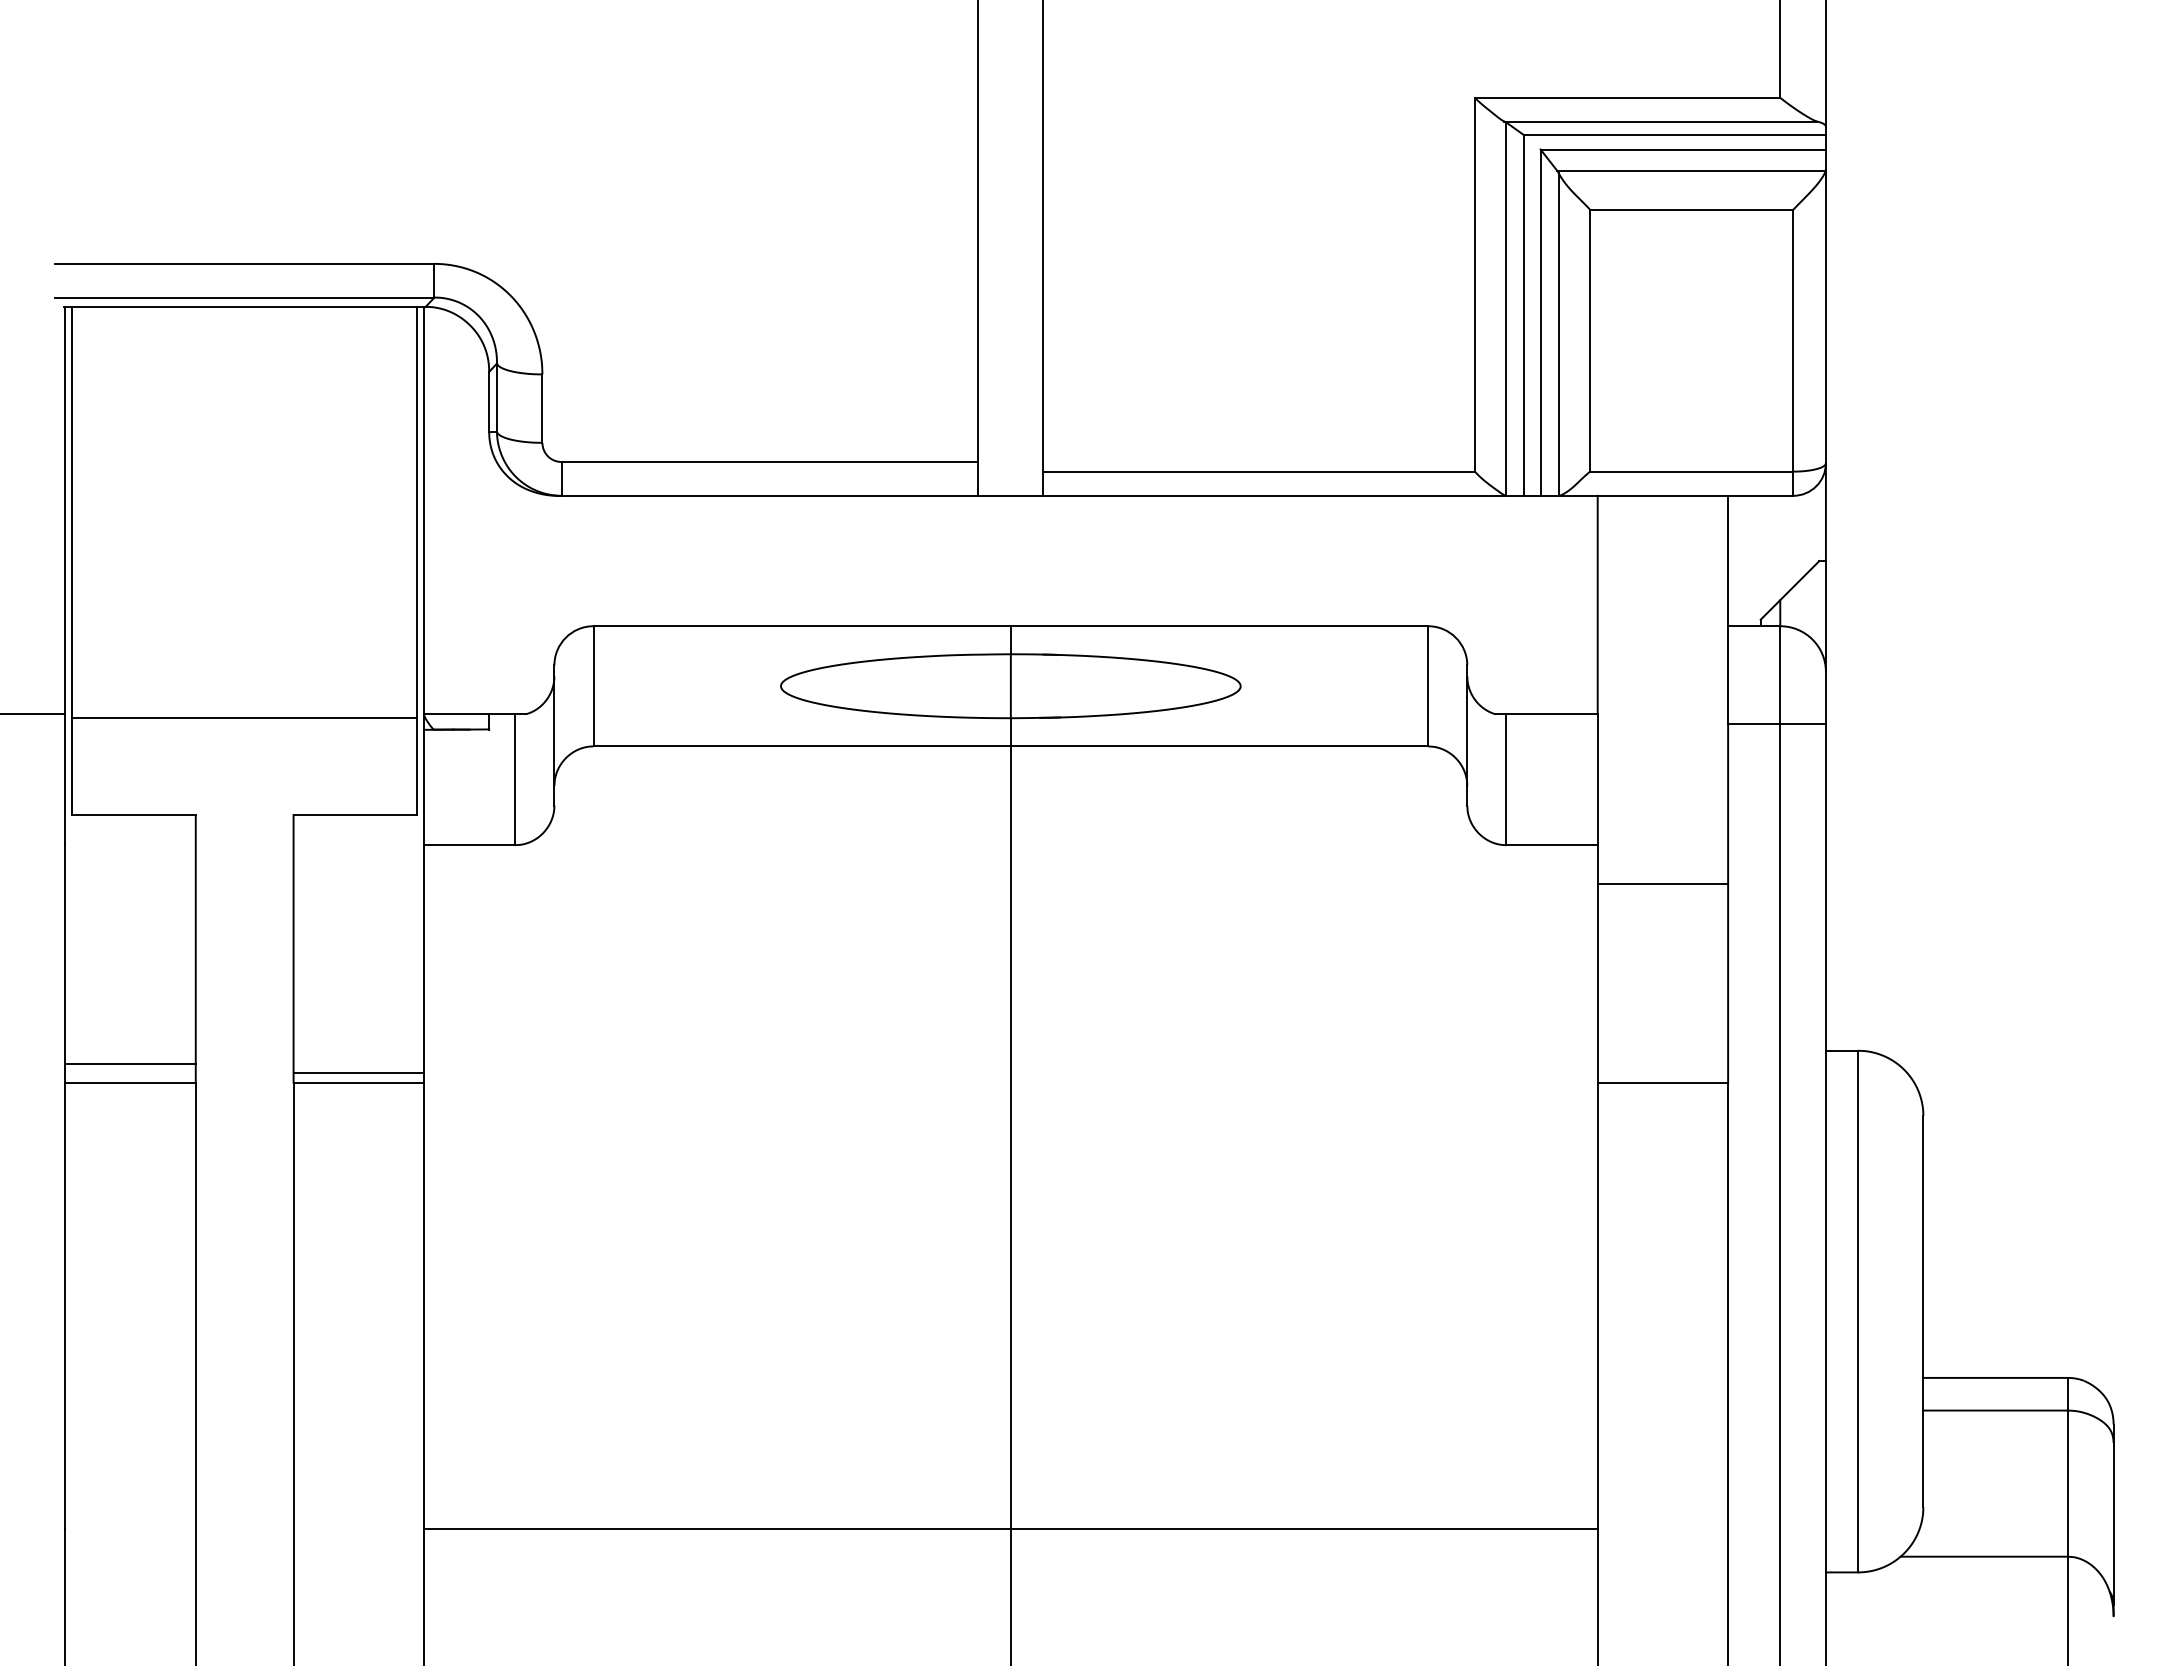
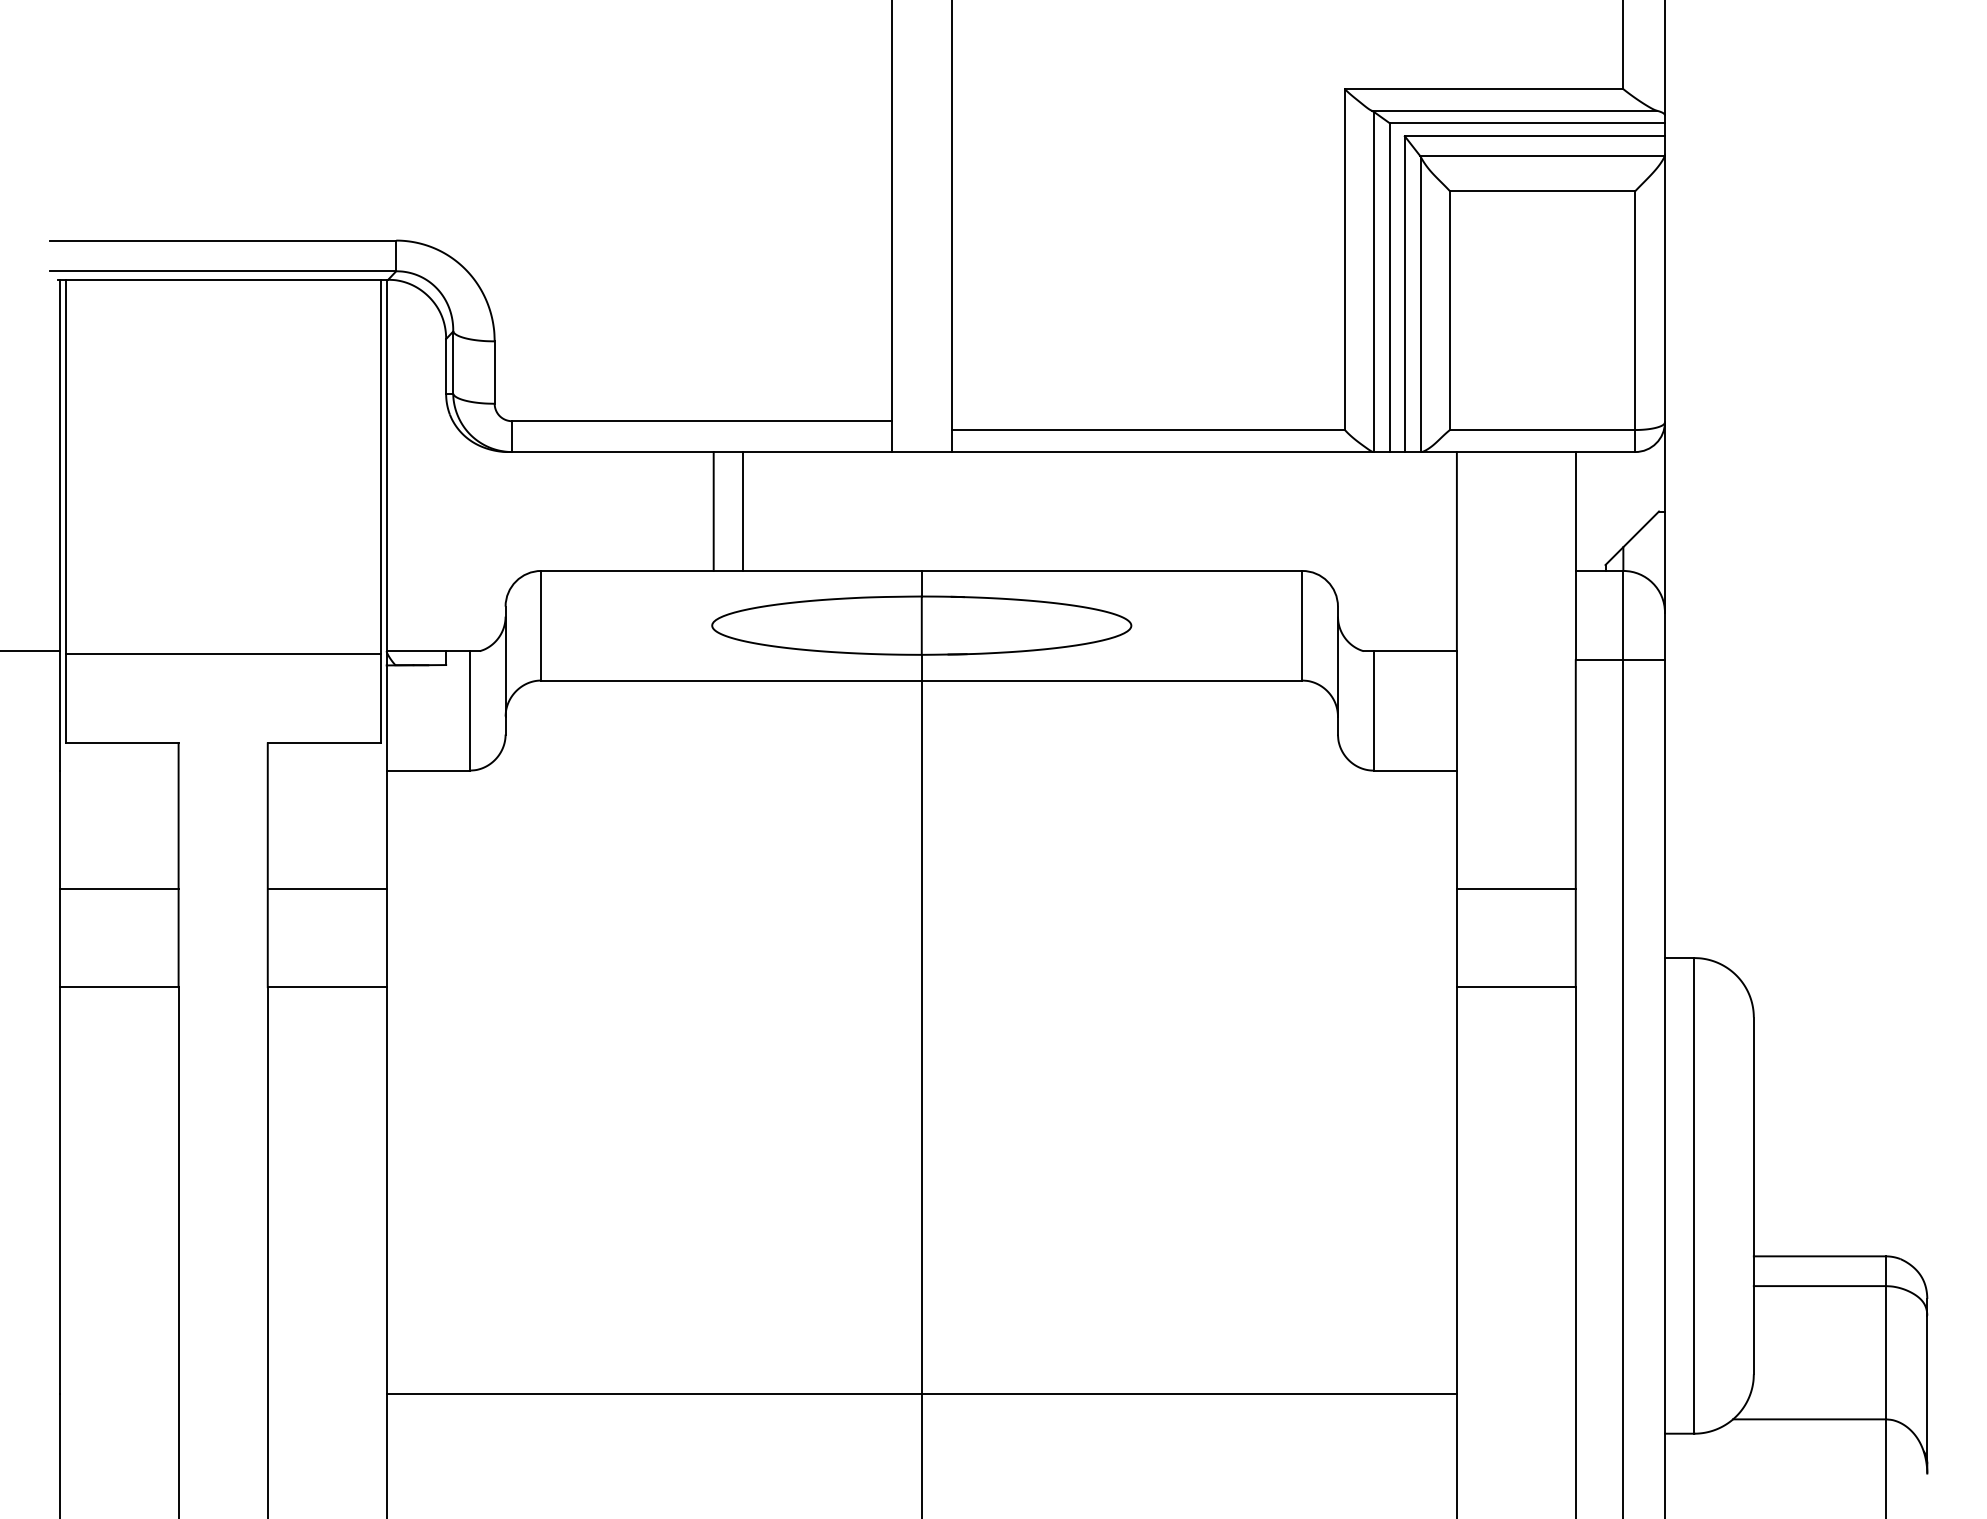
line: (782, 560) -> (713, 511), added
line: (815, 560) -> (743, 511), added
line: (1662, 884) -> (1515, 889), moved
line: (130, 1064) -> (119, 889), moved
line: (358, 1073) -> (326, 889), moved

